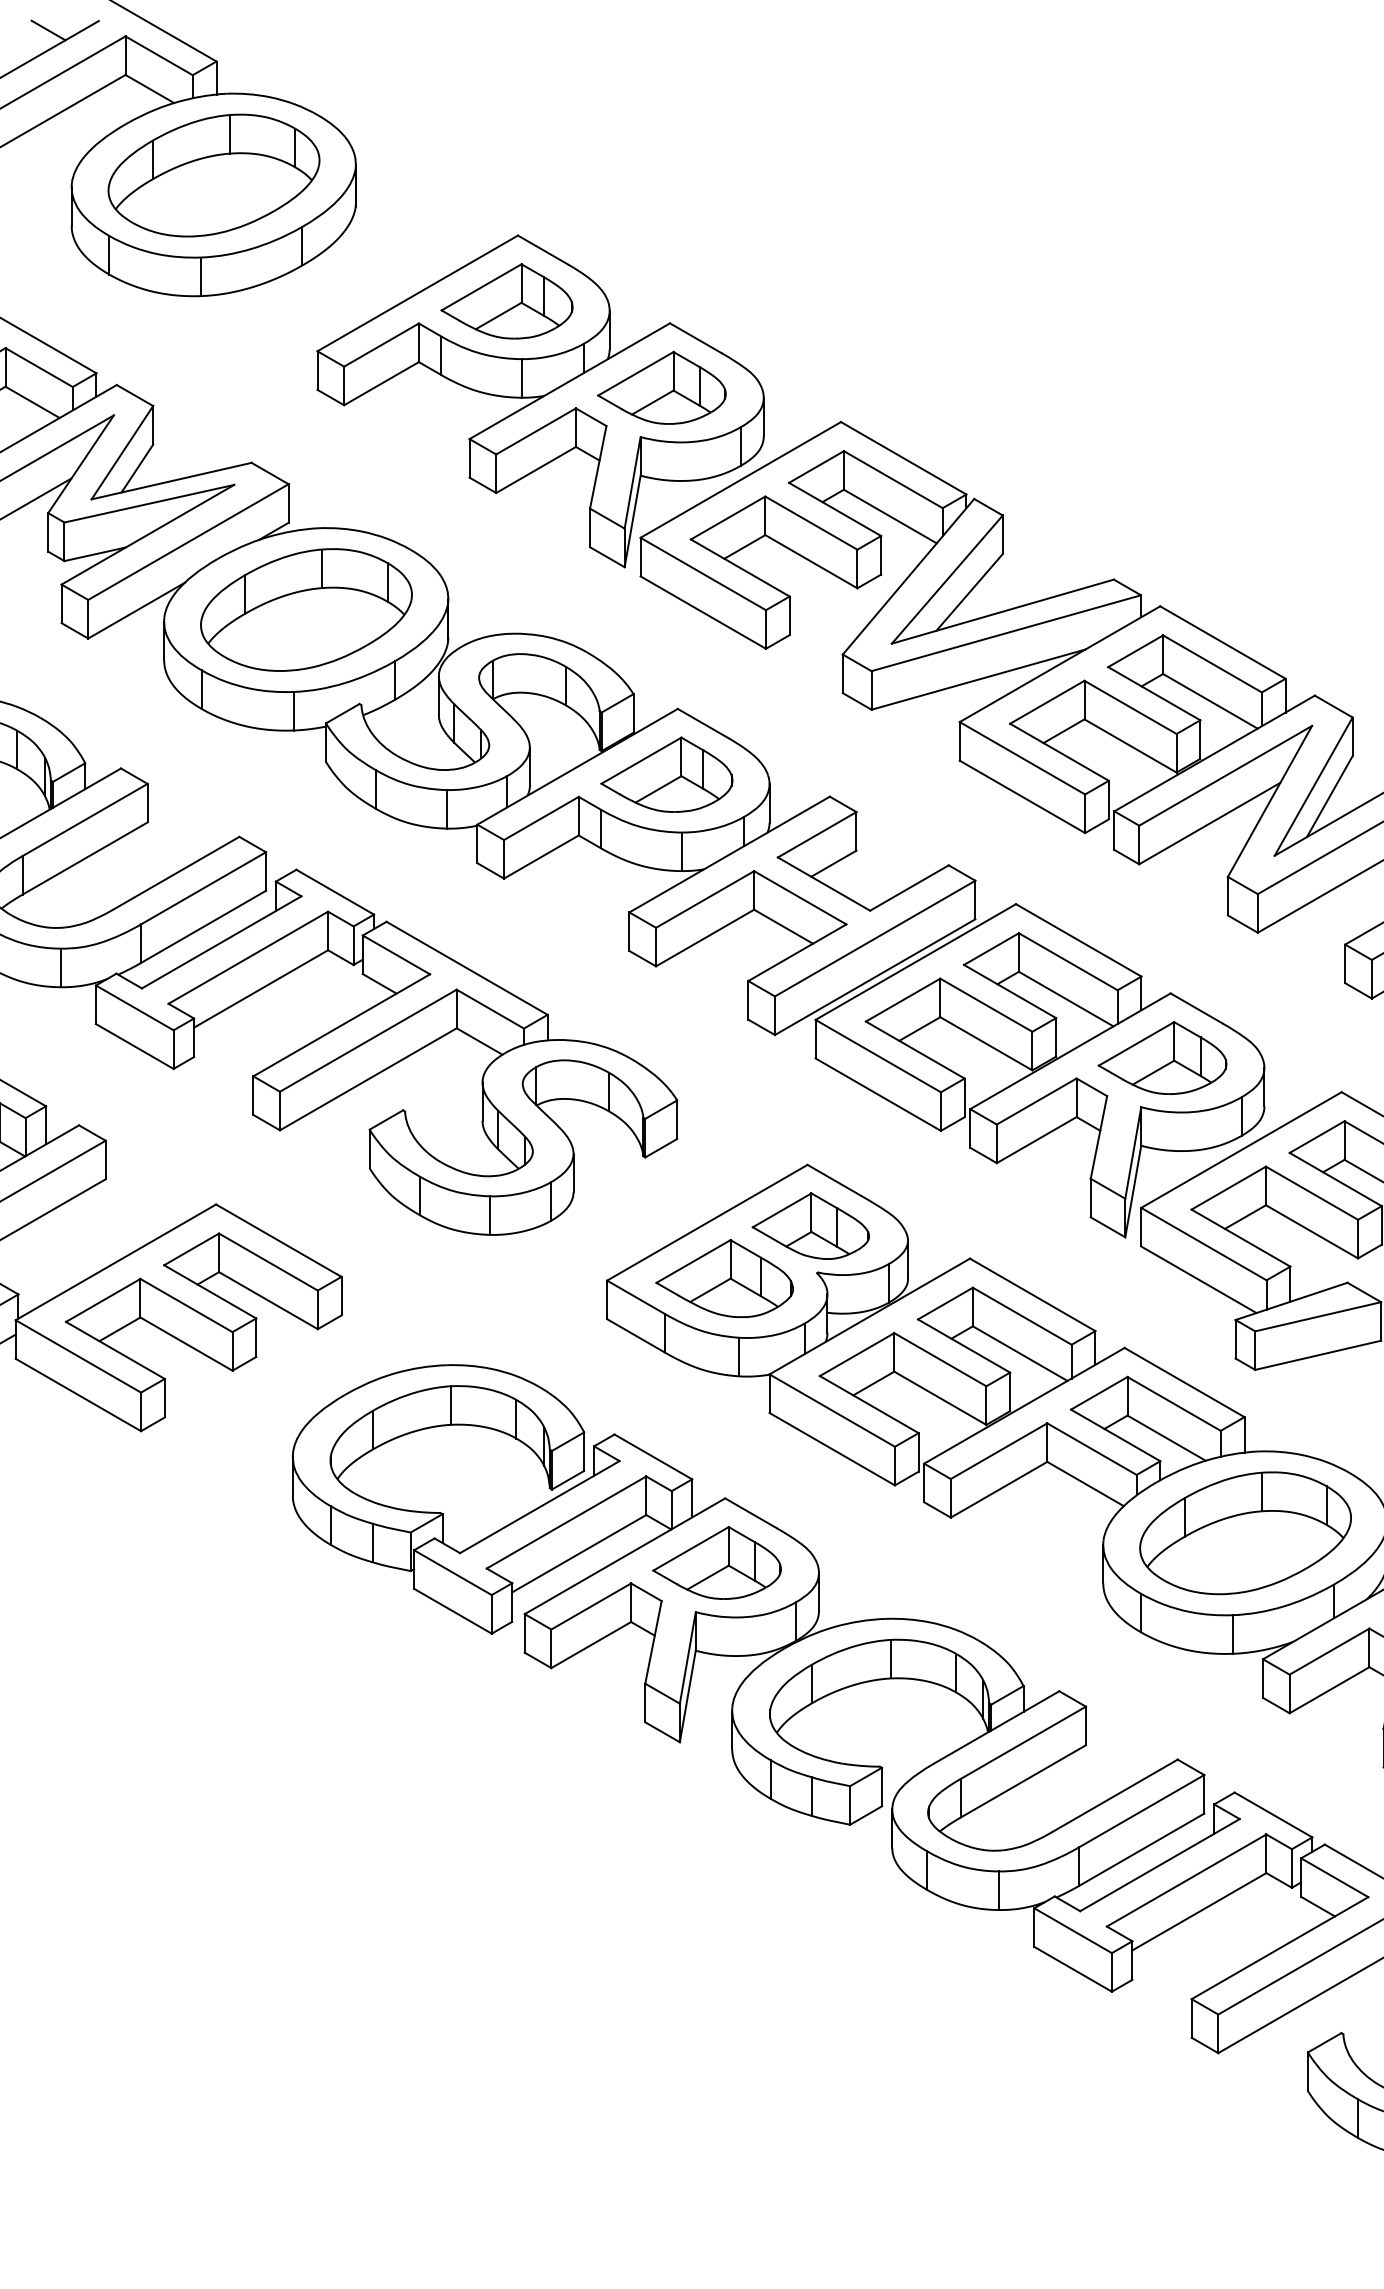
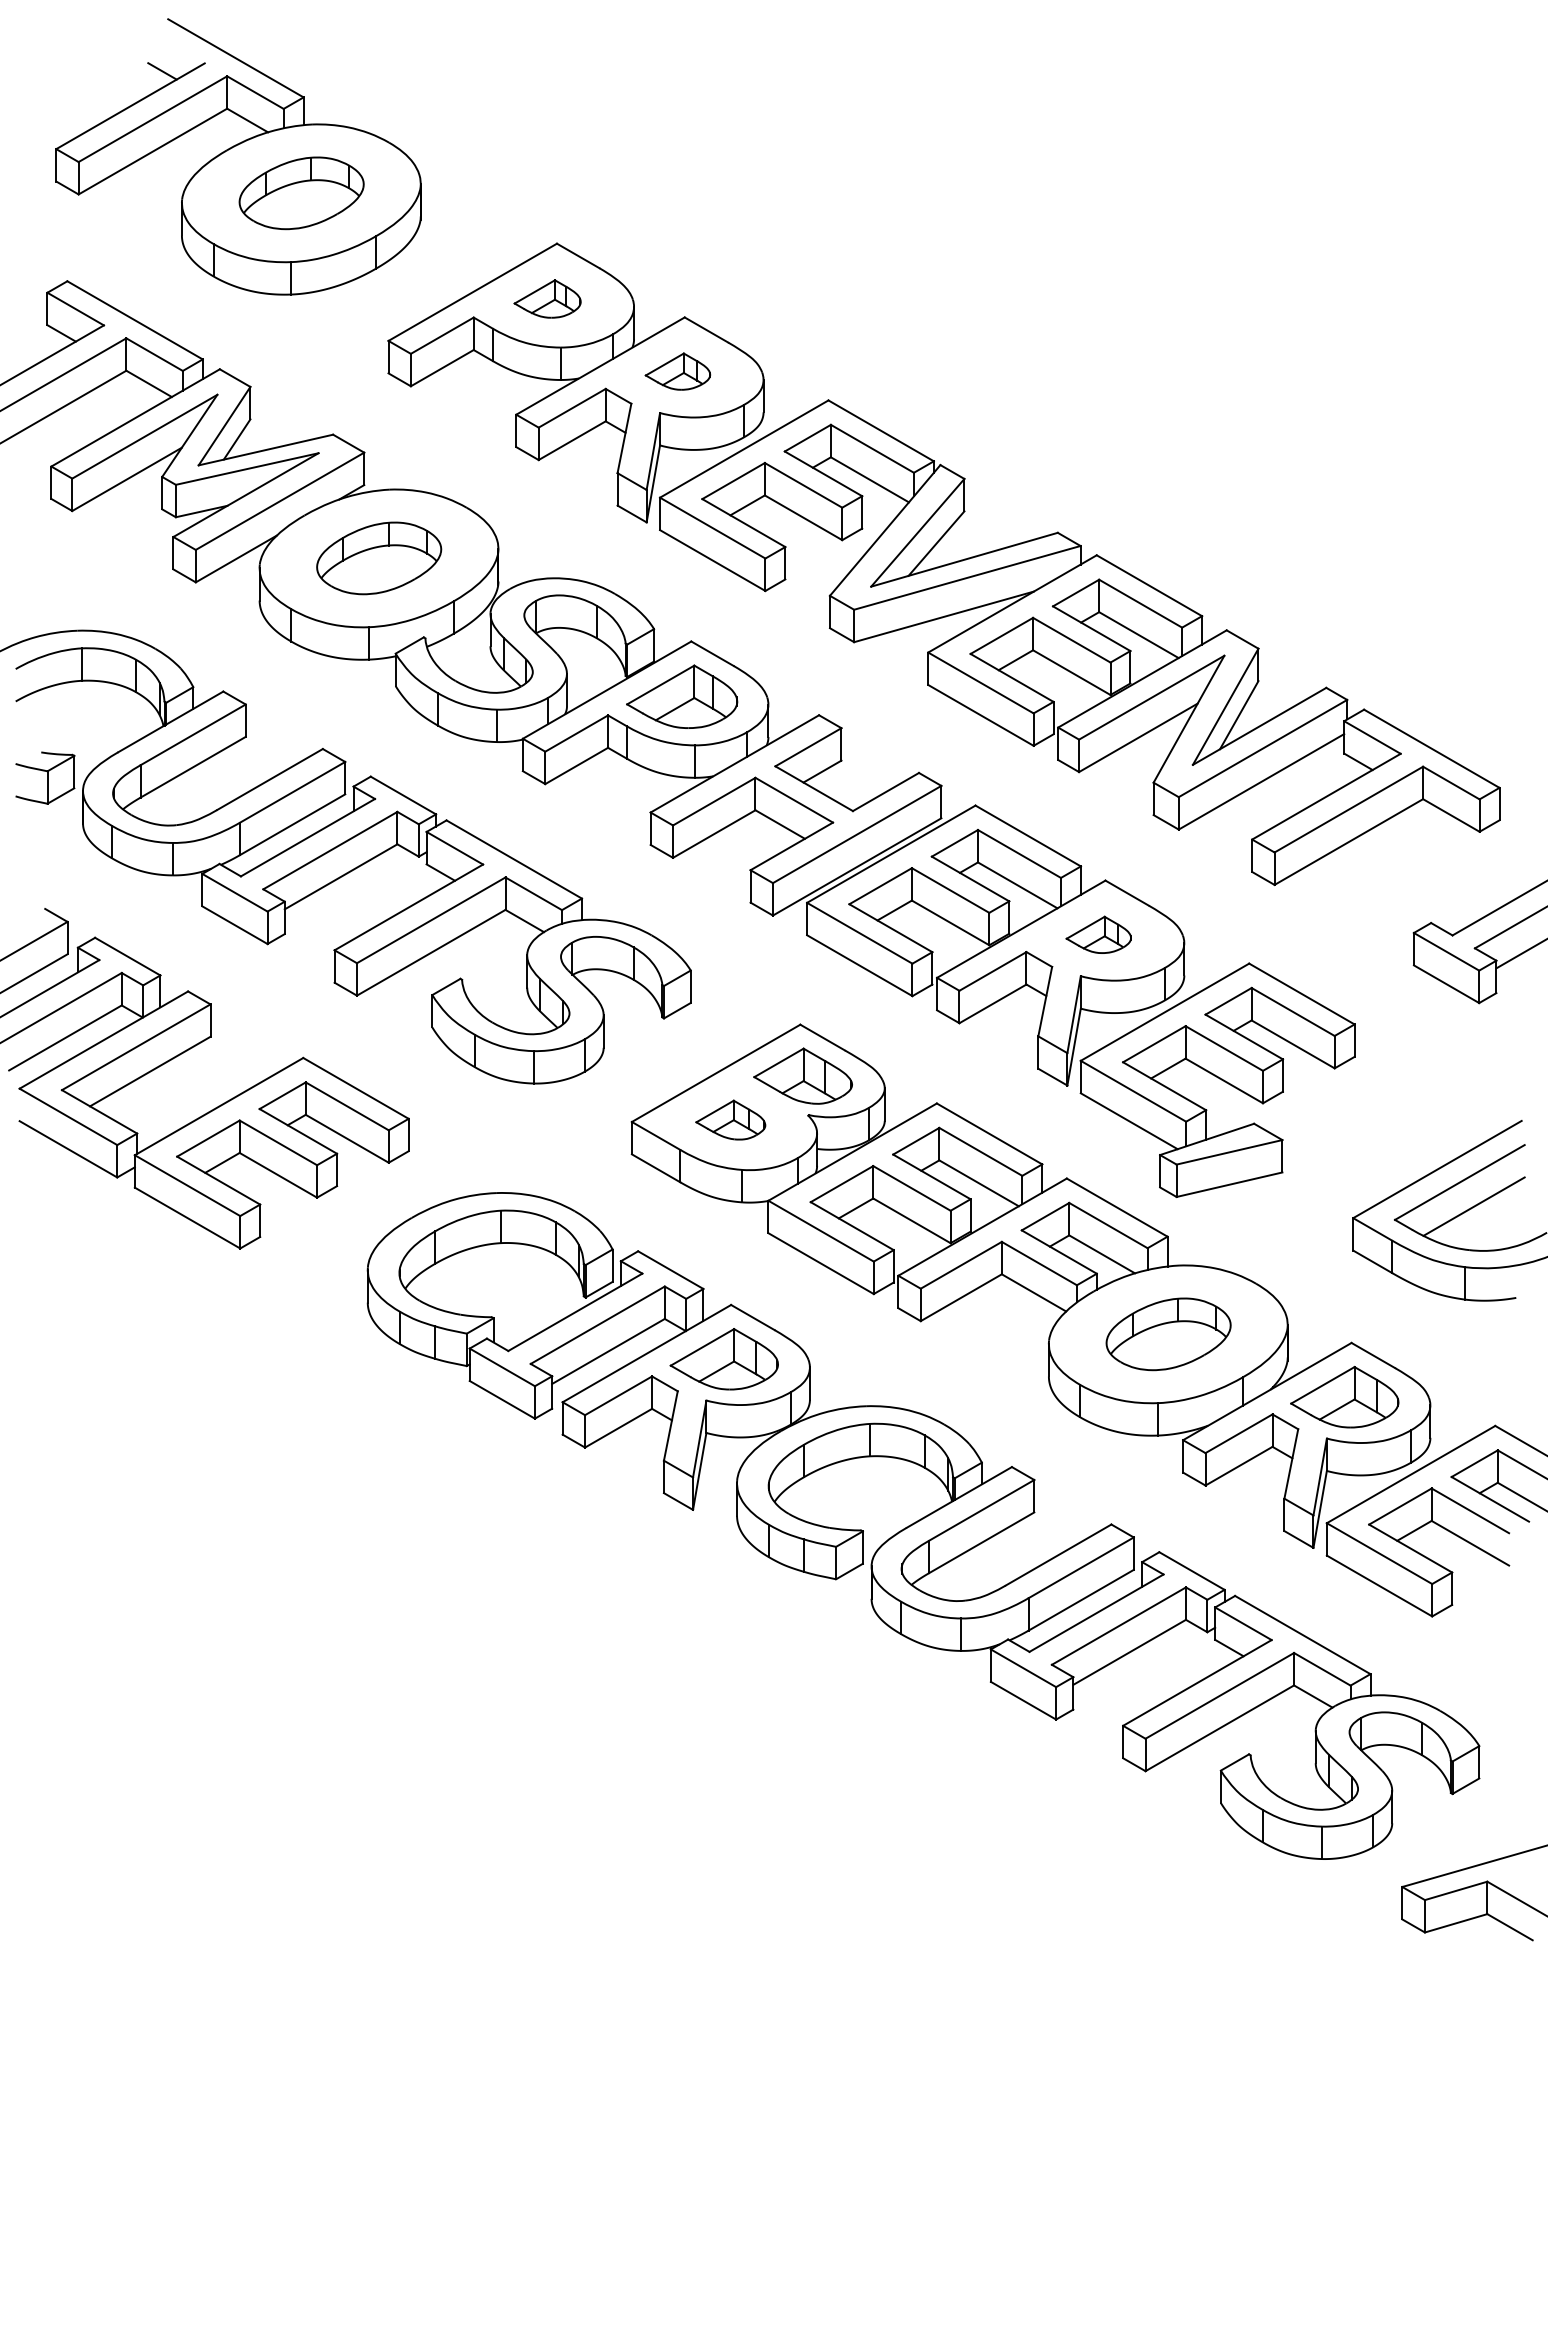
part: (213, 175) -> (301, 193), size x0.7
part: (506, 300) -> (547, 298), size x0.6
part: (661, 387) -> (677, 371), size x0.6
part: (305, 610) -> (378, 558), size x0.7
part: (1162, 1057) -> (1098, 934), size x0.6
part: (724, 1277) -> (730, 1119), size x0.6
part: (1245, 1533) -> (1168, 1334), size x0.7

